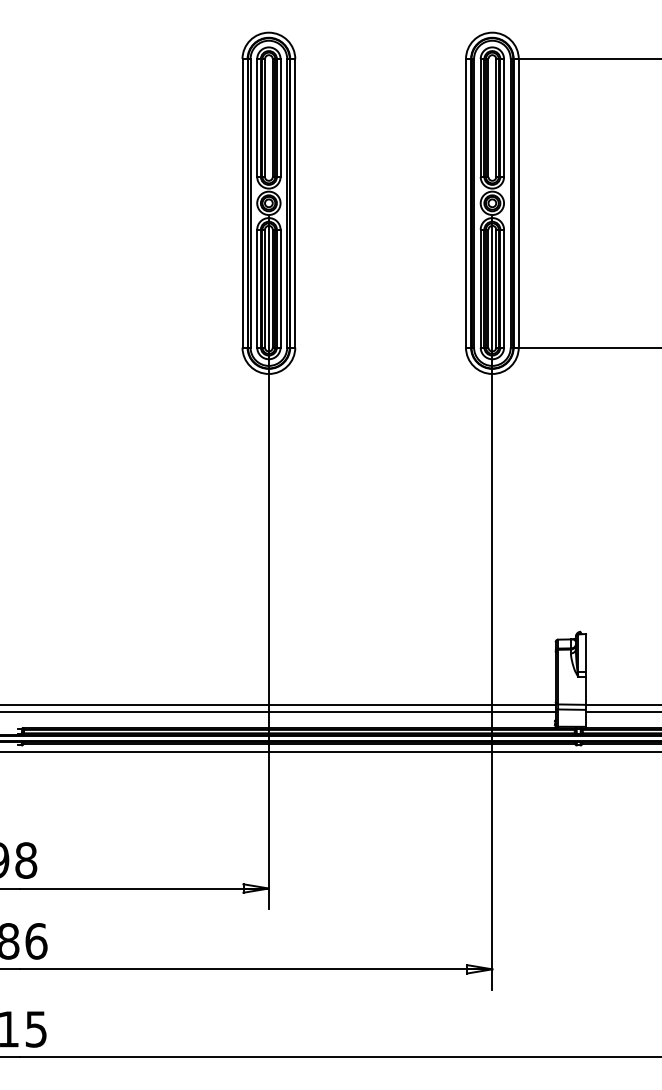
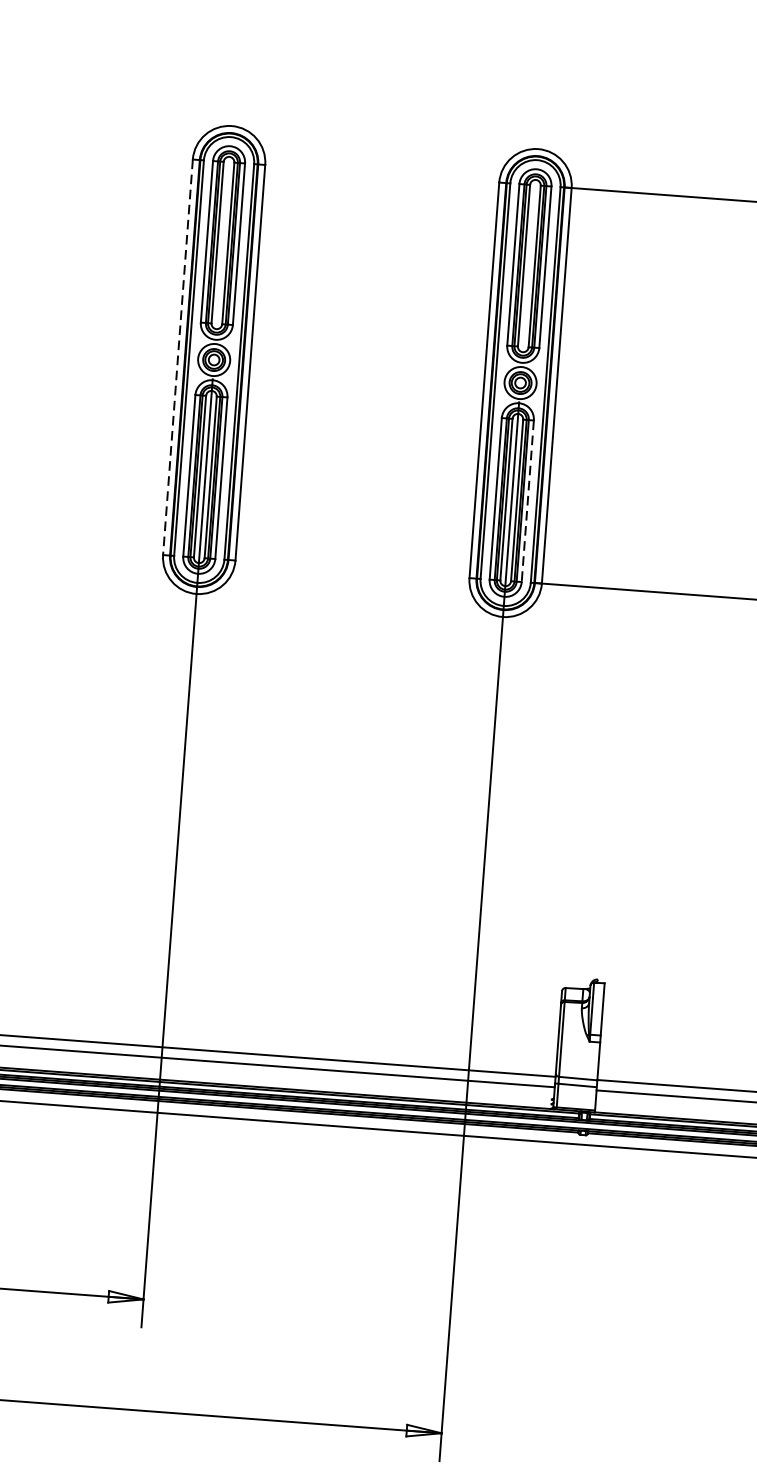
line: (242, 203) -> (177, 357), solid -> dashed
line: (504, 288) -> (528, 501), solid -> dashed

